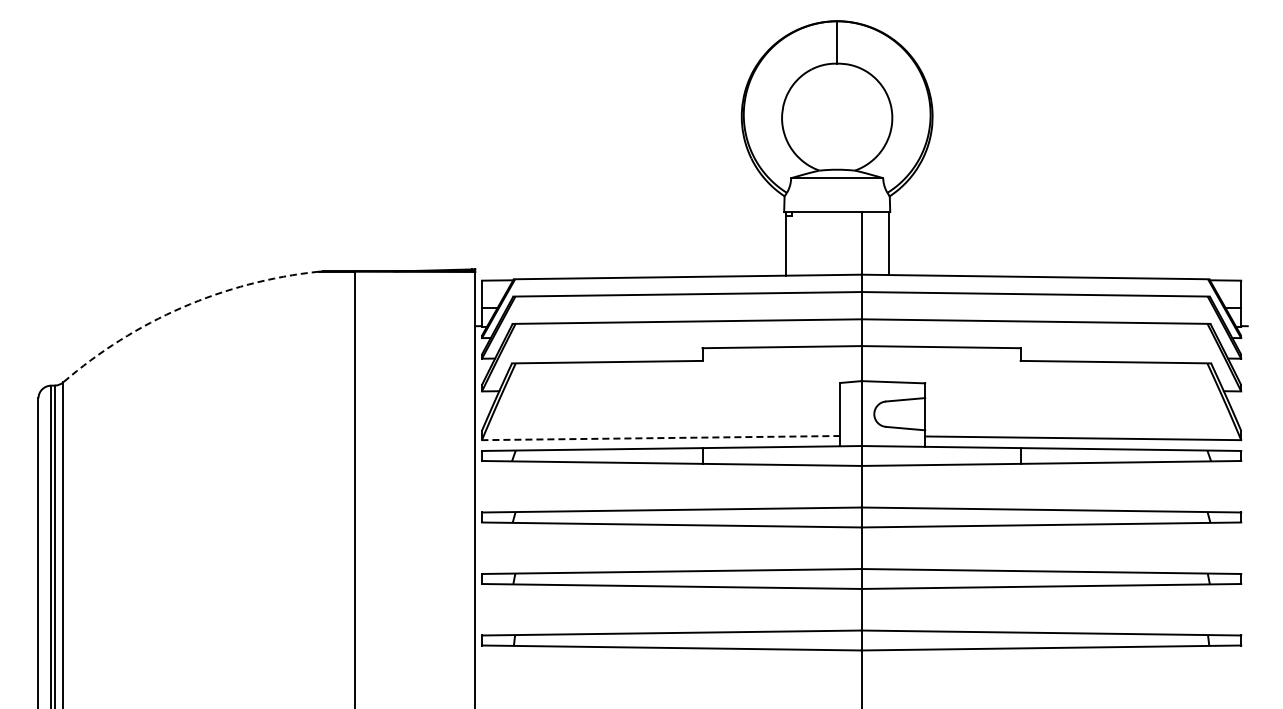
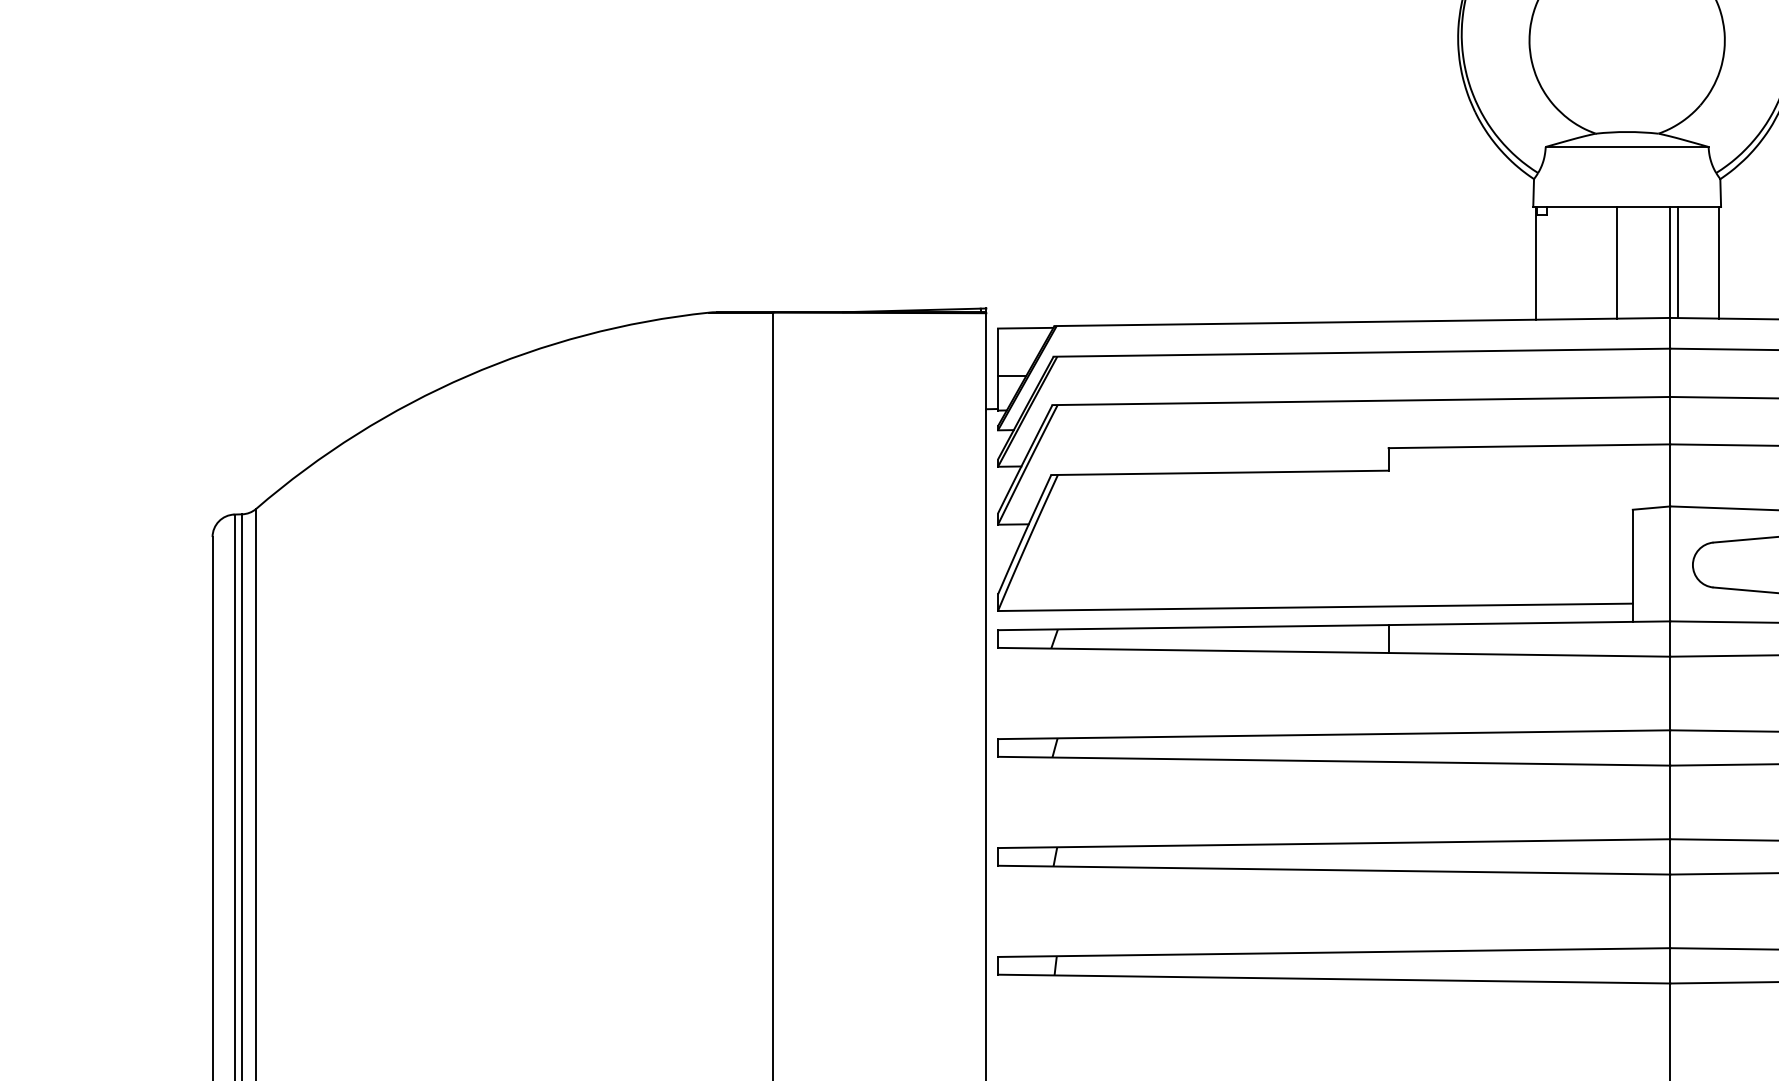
line: (831, 243) -> (1617, 262), added
line: (865, 243) -> (1677, 262), added
arc: (182, 307) -> (467, 376), dashed -> solid
line: (660, 438) -> (1314, 608), dashed -> solid

